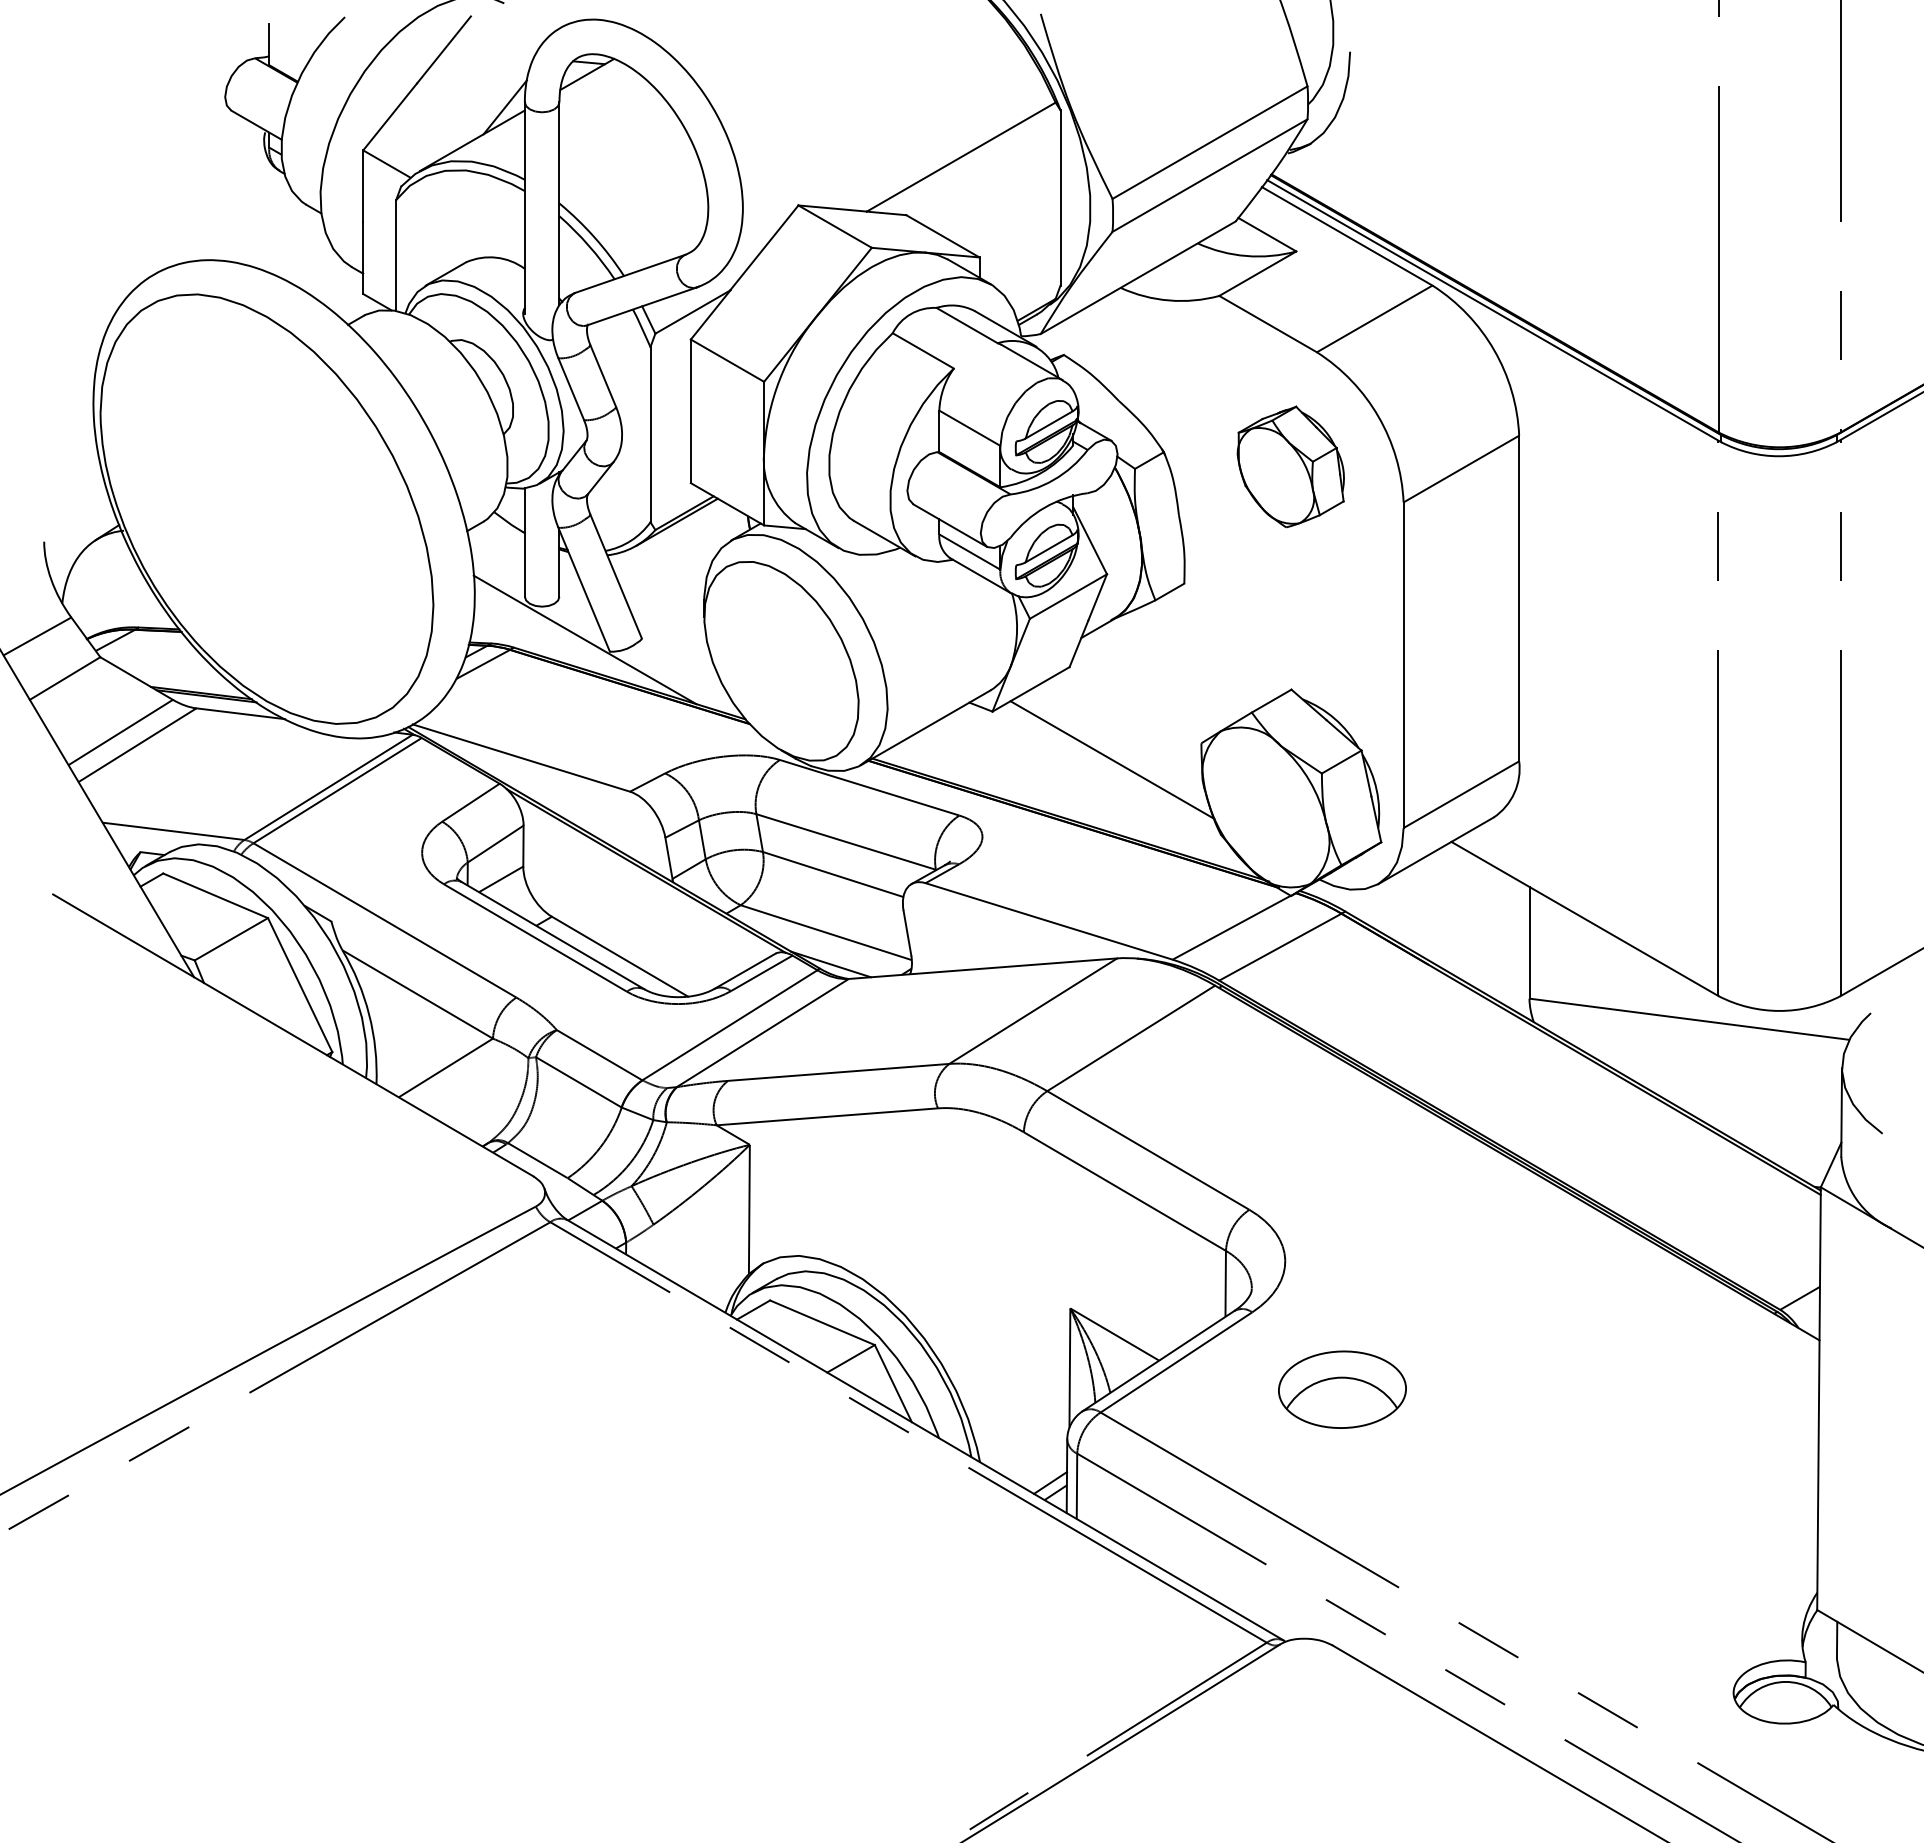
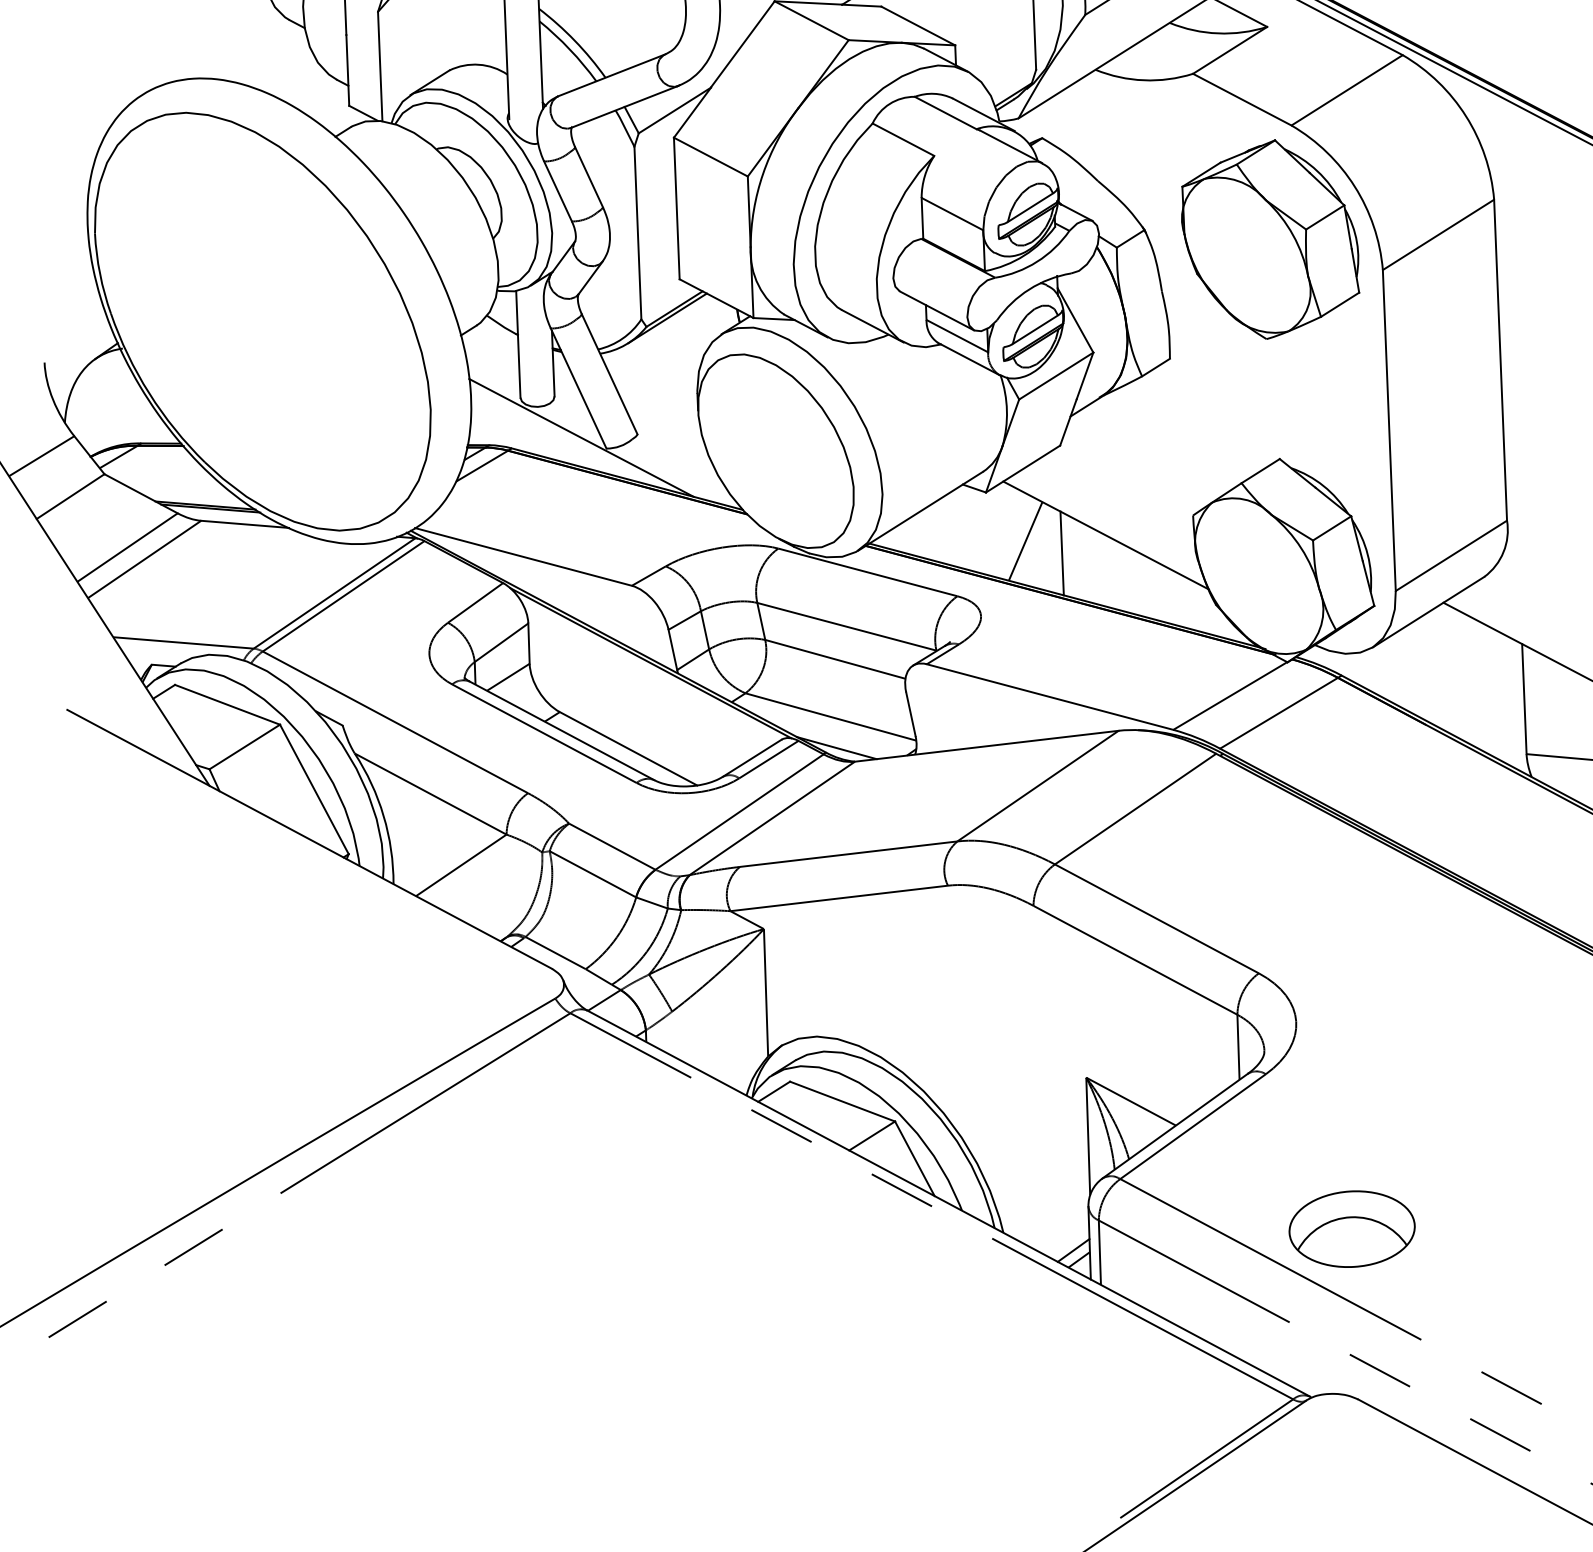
part: (1290, 466) -> (1269, 239), size x1.67
line: (1030, 762) -> (1025, 541), added
line: (1067, 775) -> (1062, 552), added
part: (1342, 1389) -> (1352, 1228), moved

